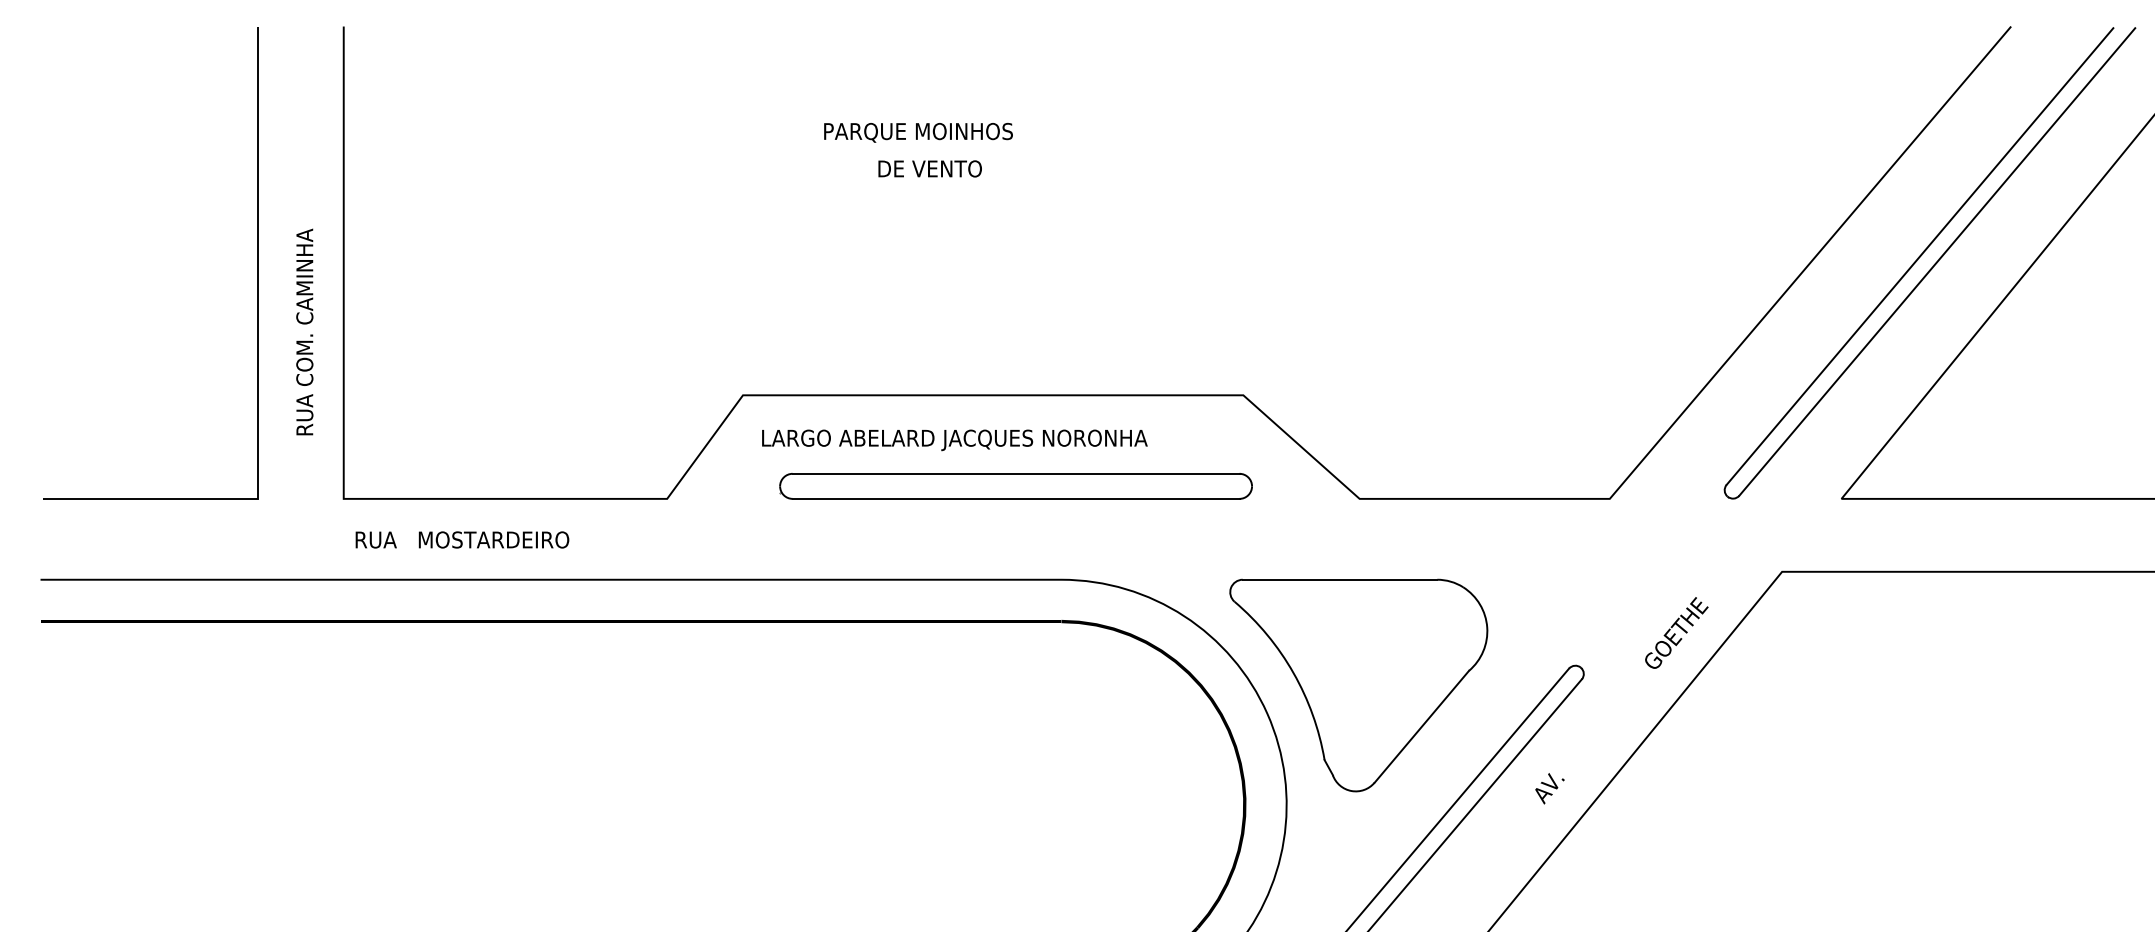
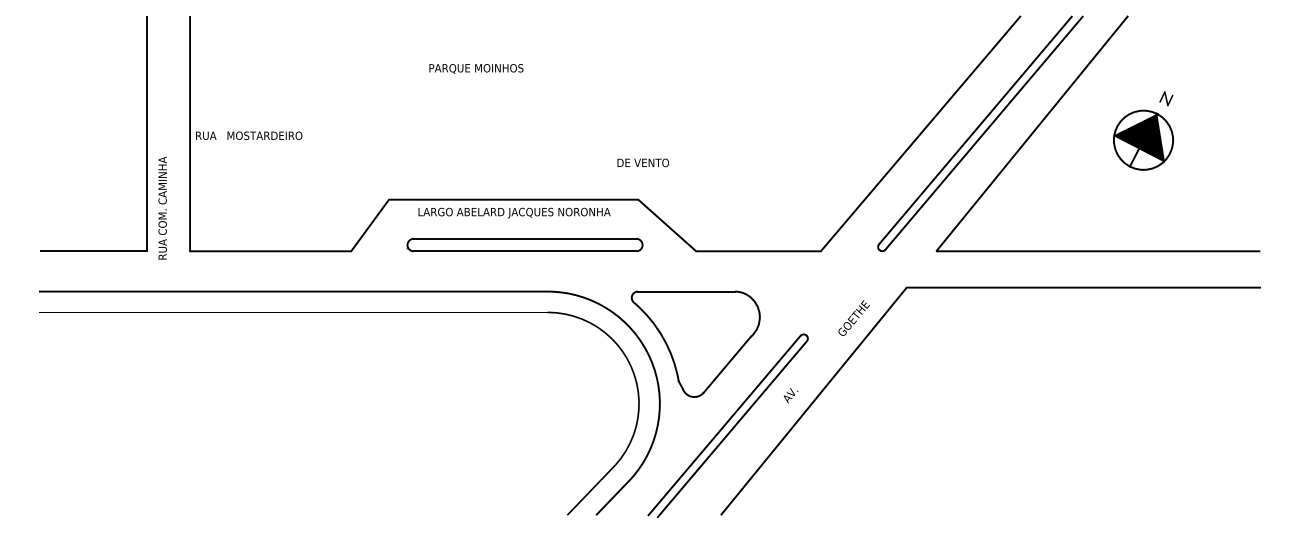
text: (928, 168) -> (642, 162), moved
text: (304, 330) -> (162, 207), moved
text: (954, 439) -> (514, 212), moved
text: (463, 539) -> (249, 135), moved

